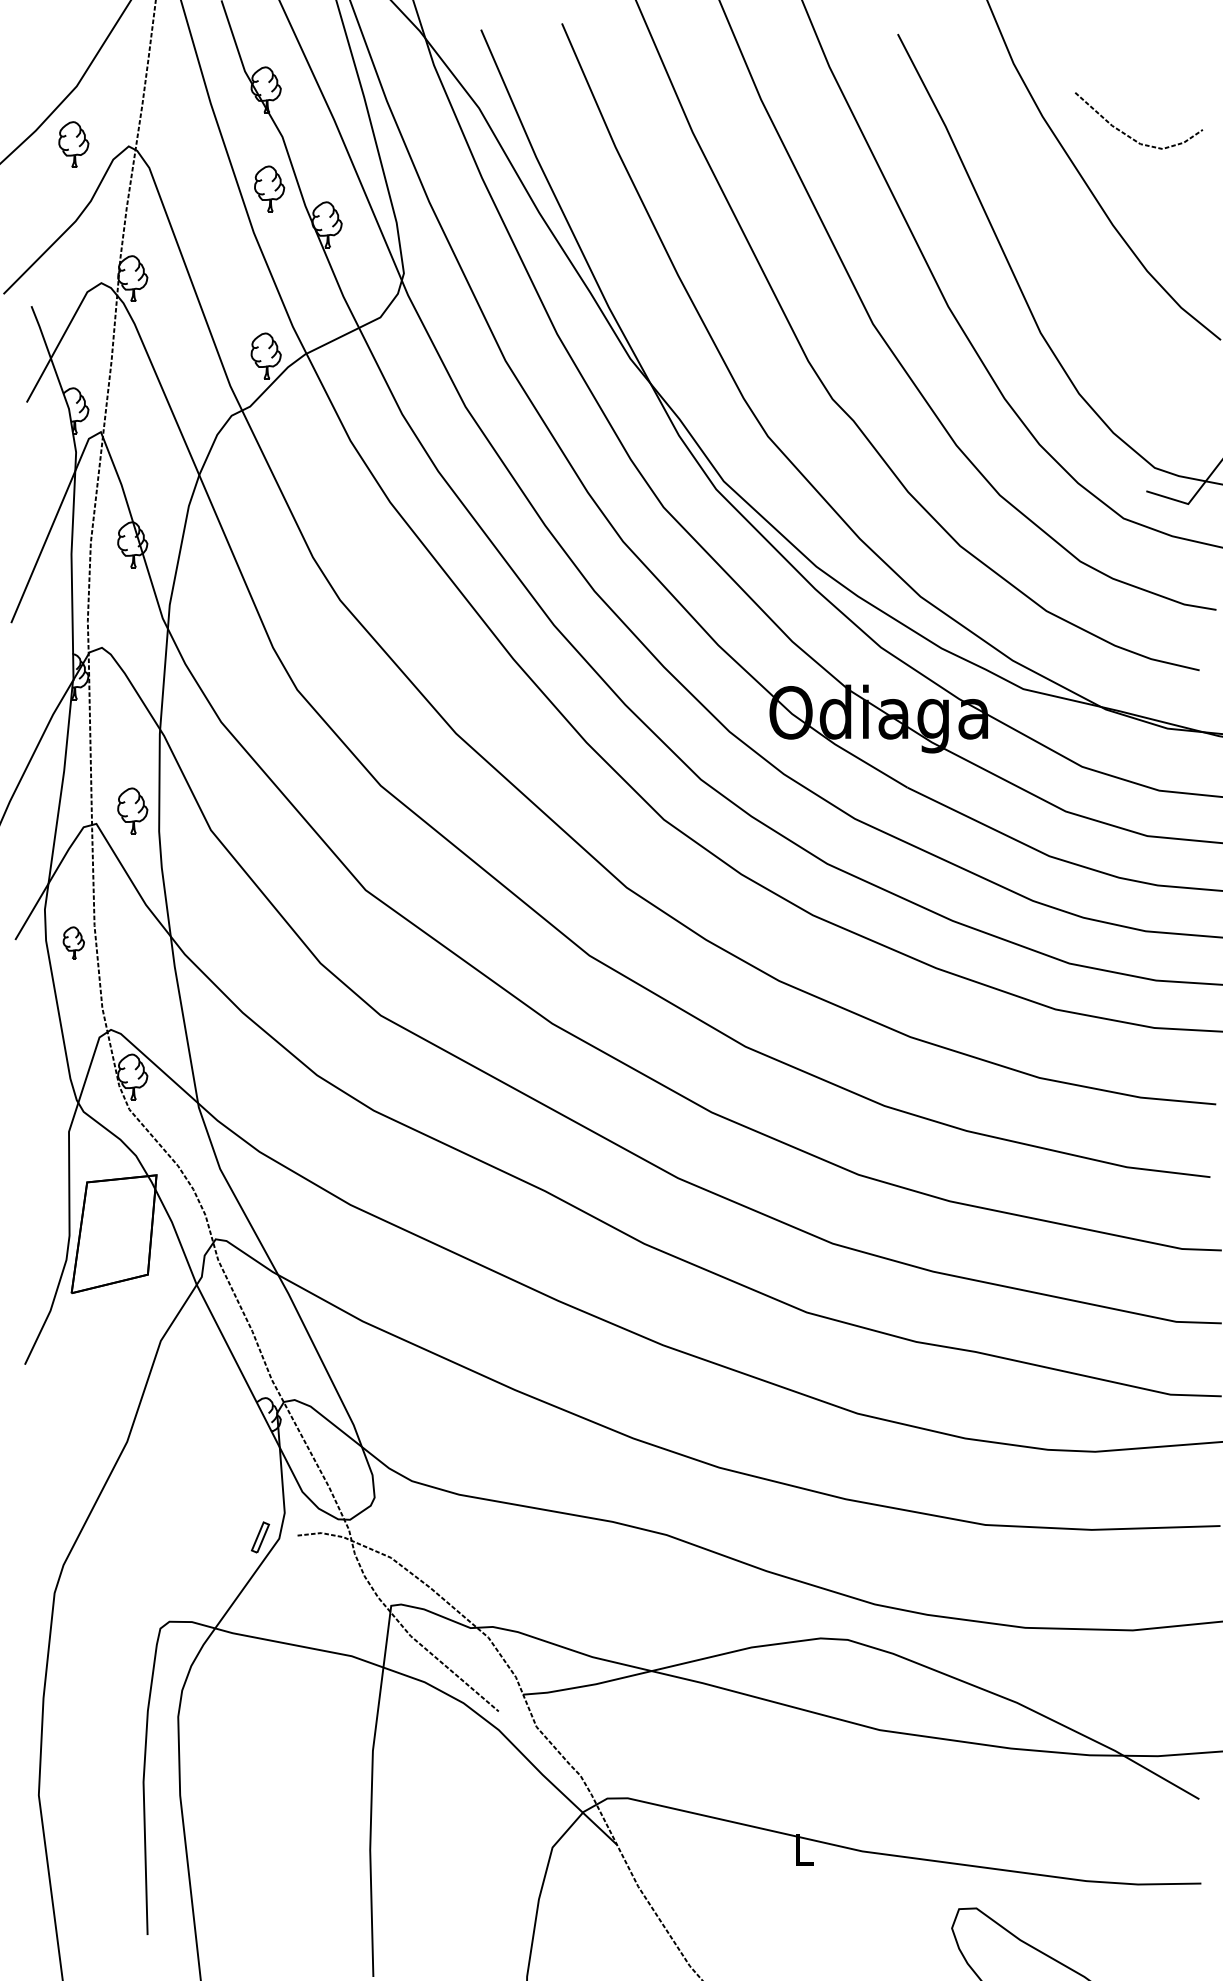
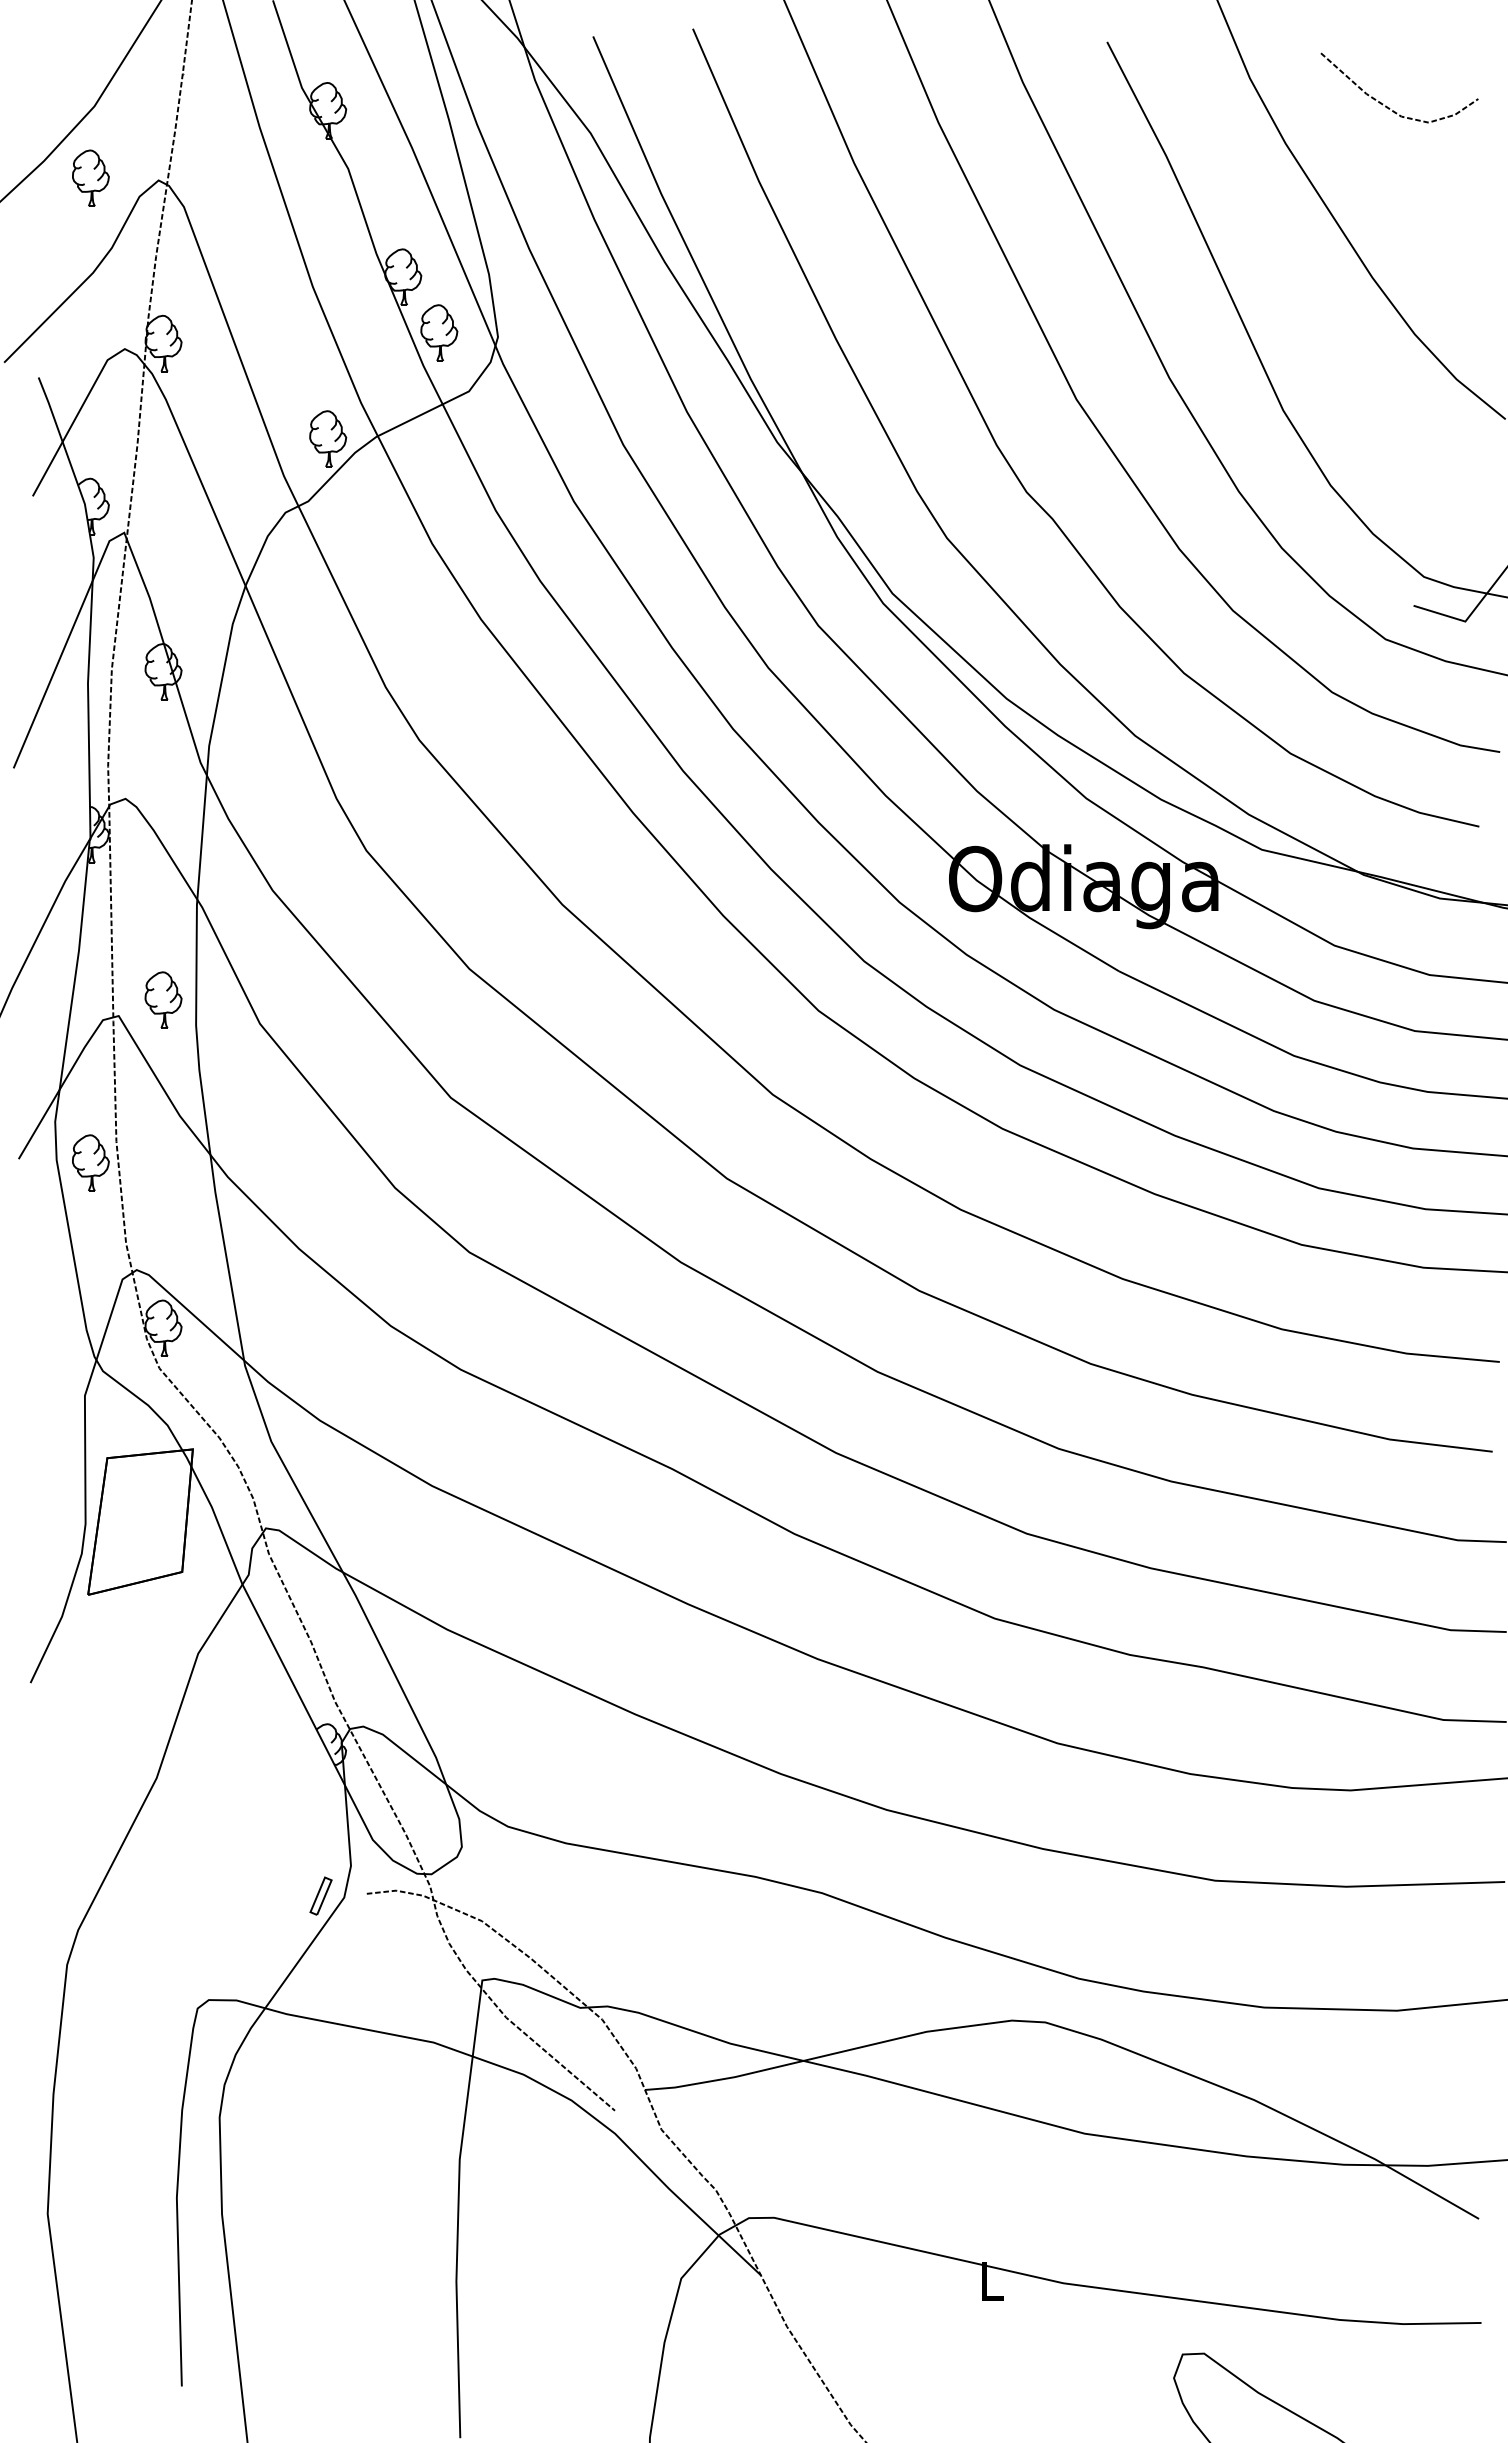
curve: (1128, 135) -> (1386, 105), moved
part: (269, 188) -> (439, 332), moved
part: (73, 942) -> (90, 1162), size x1.43

